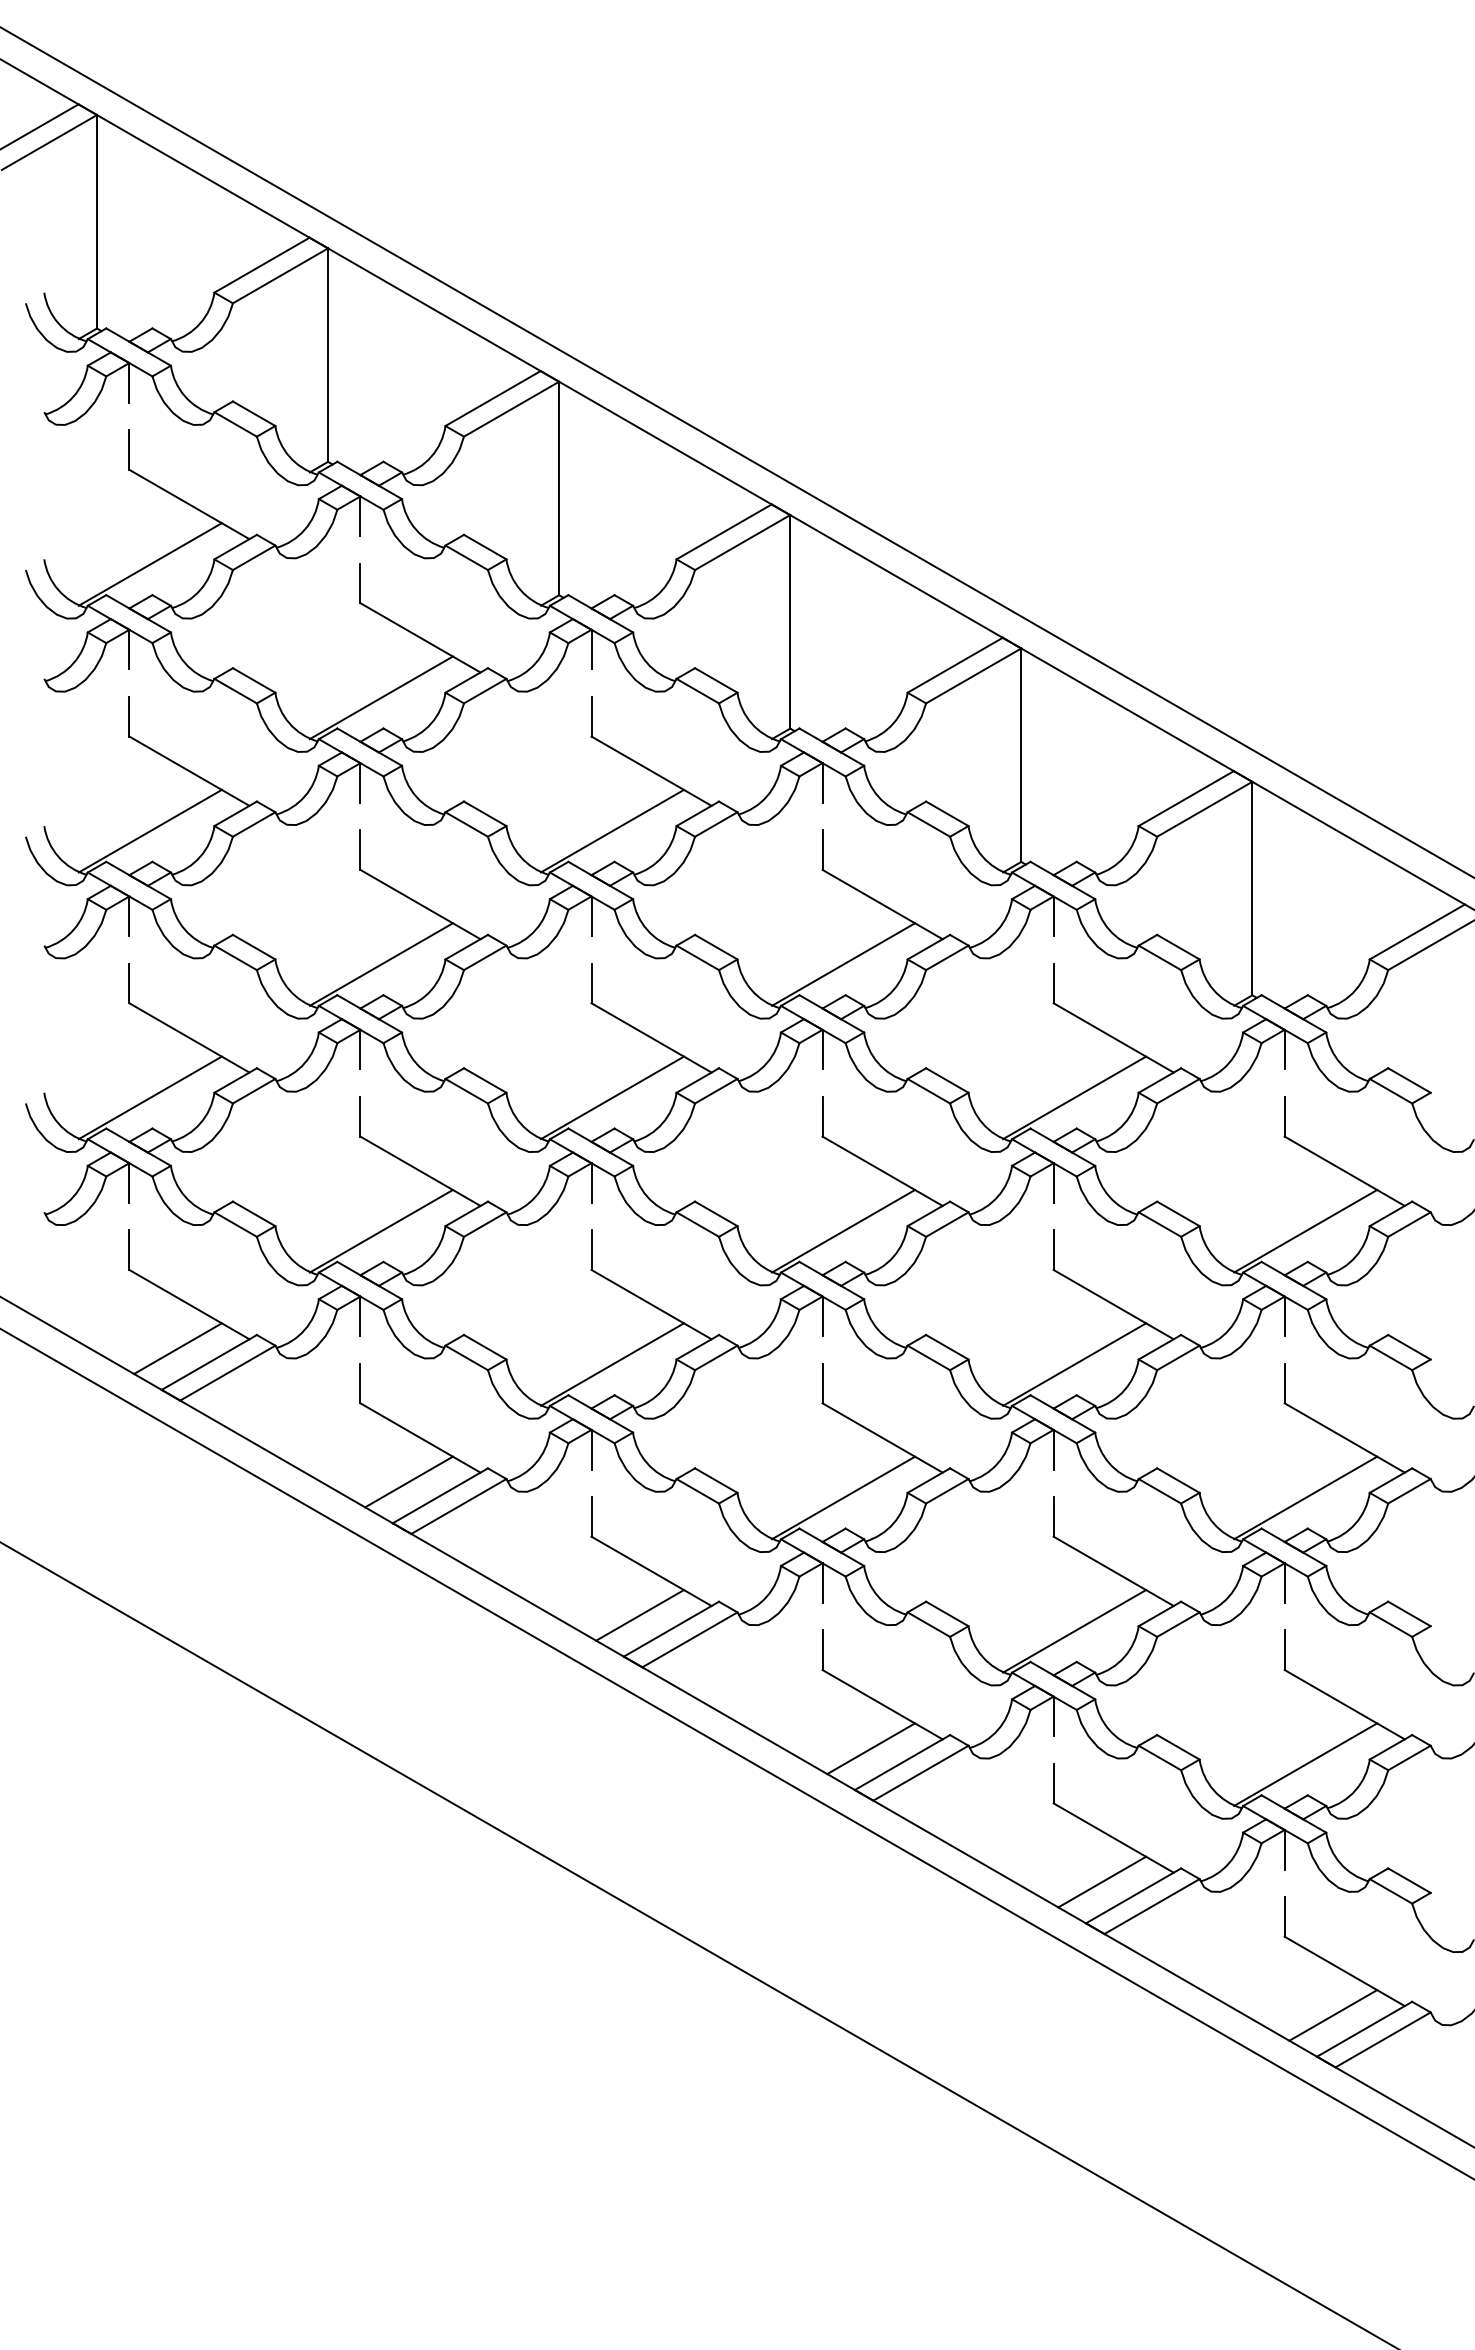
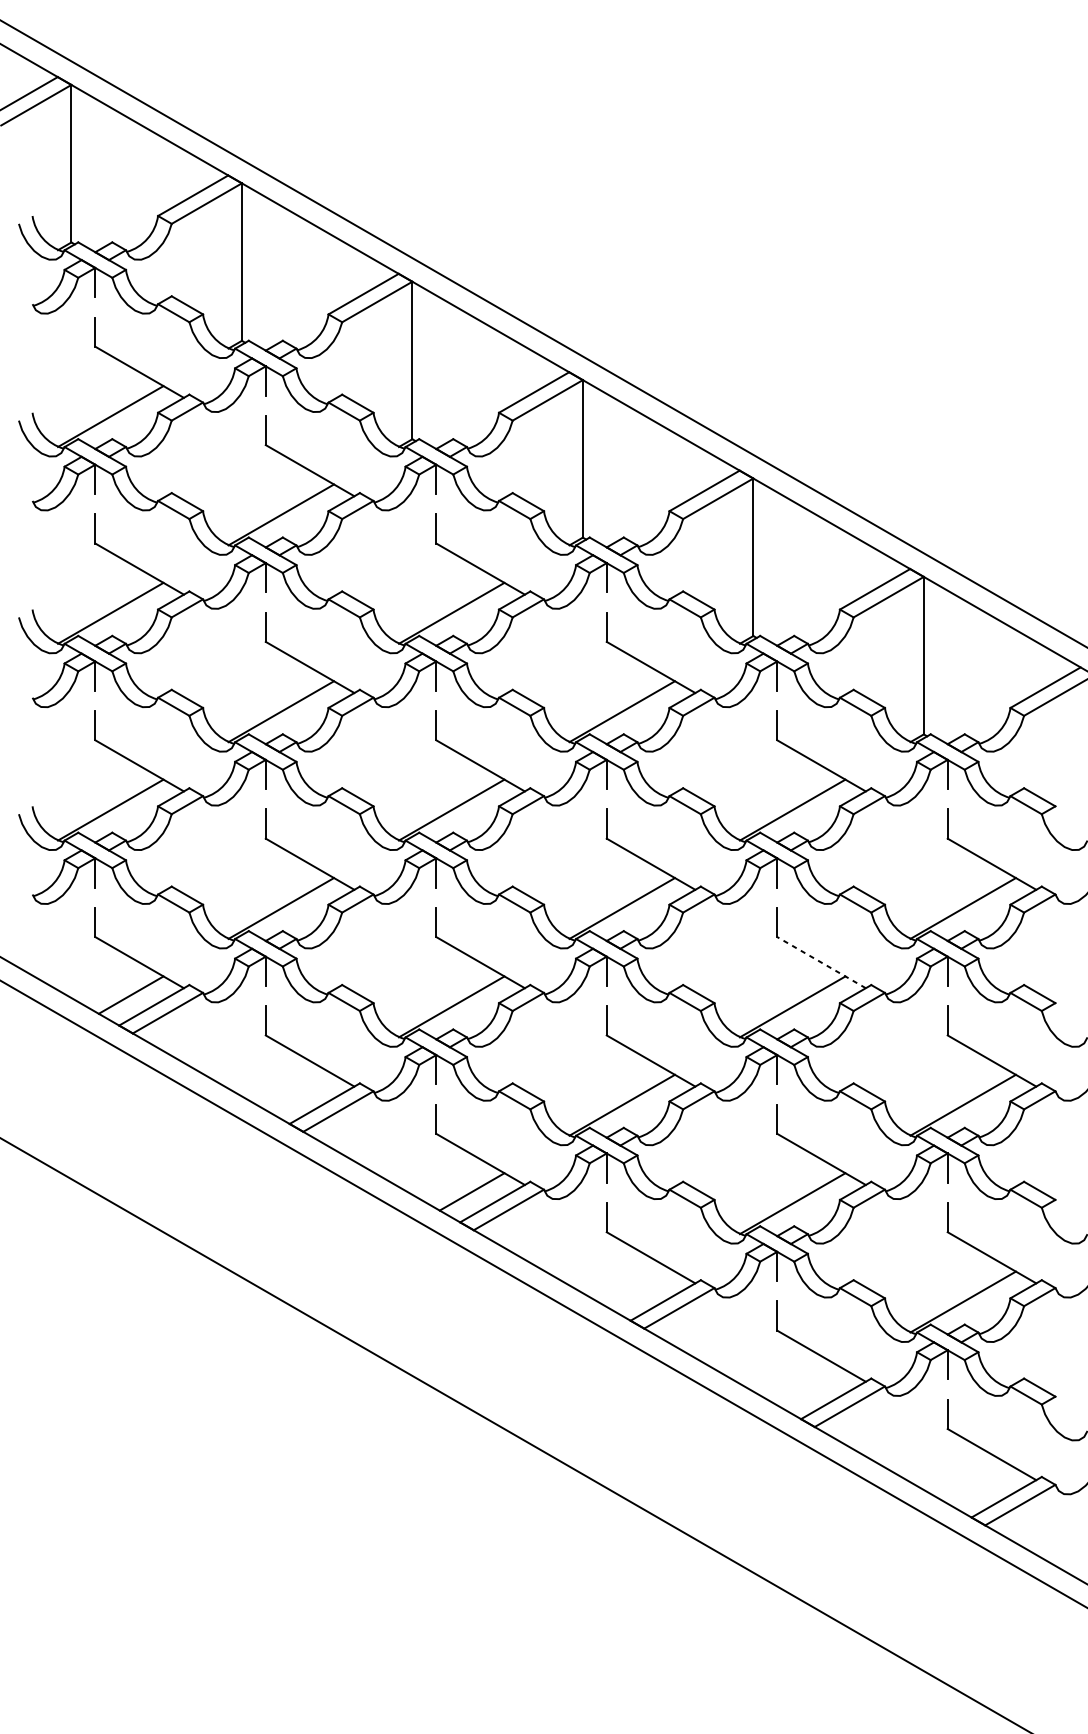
line: (1113, 1304) -> (821, 962), solid -> dashed
line: (408, 1481) -> (301, 1093), removed
line: (871, 1748) -> (642, 1290), removed
line: (1102, 1881) -> (813, 1388), removed
line: (1333, 2015) -> (983, 1487), removed

